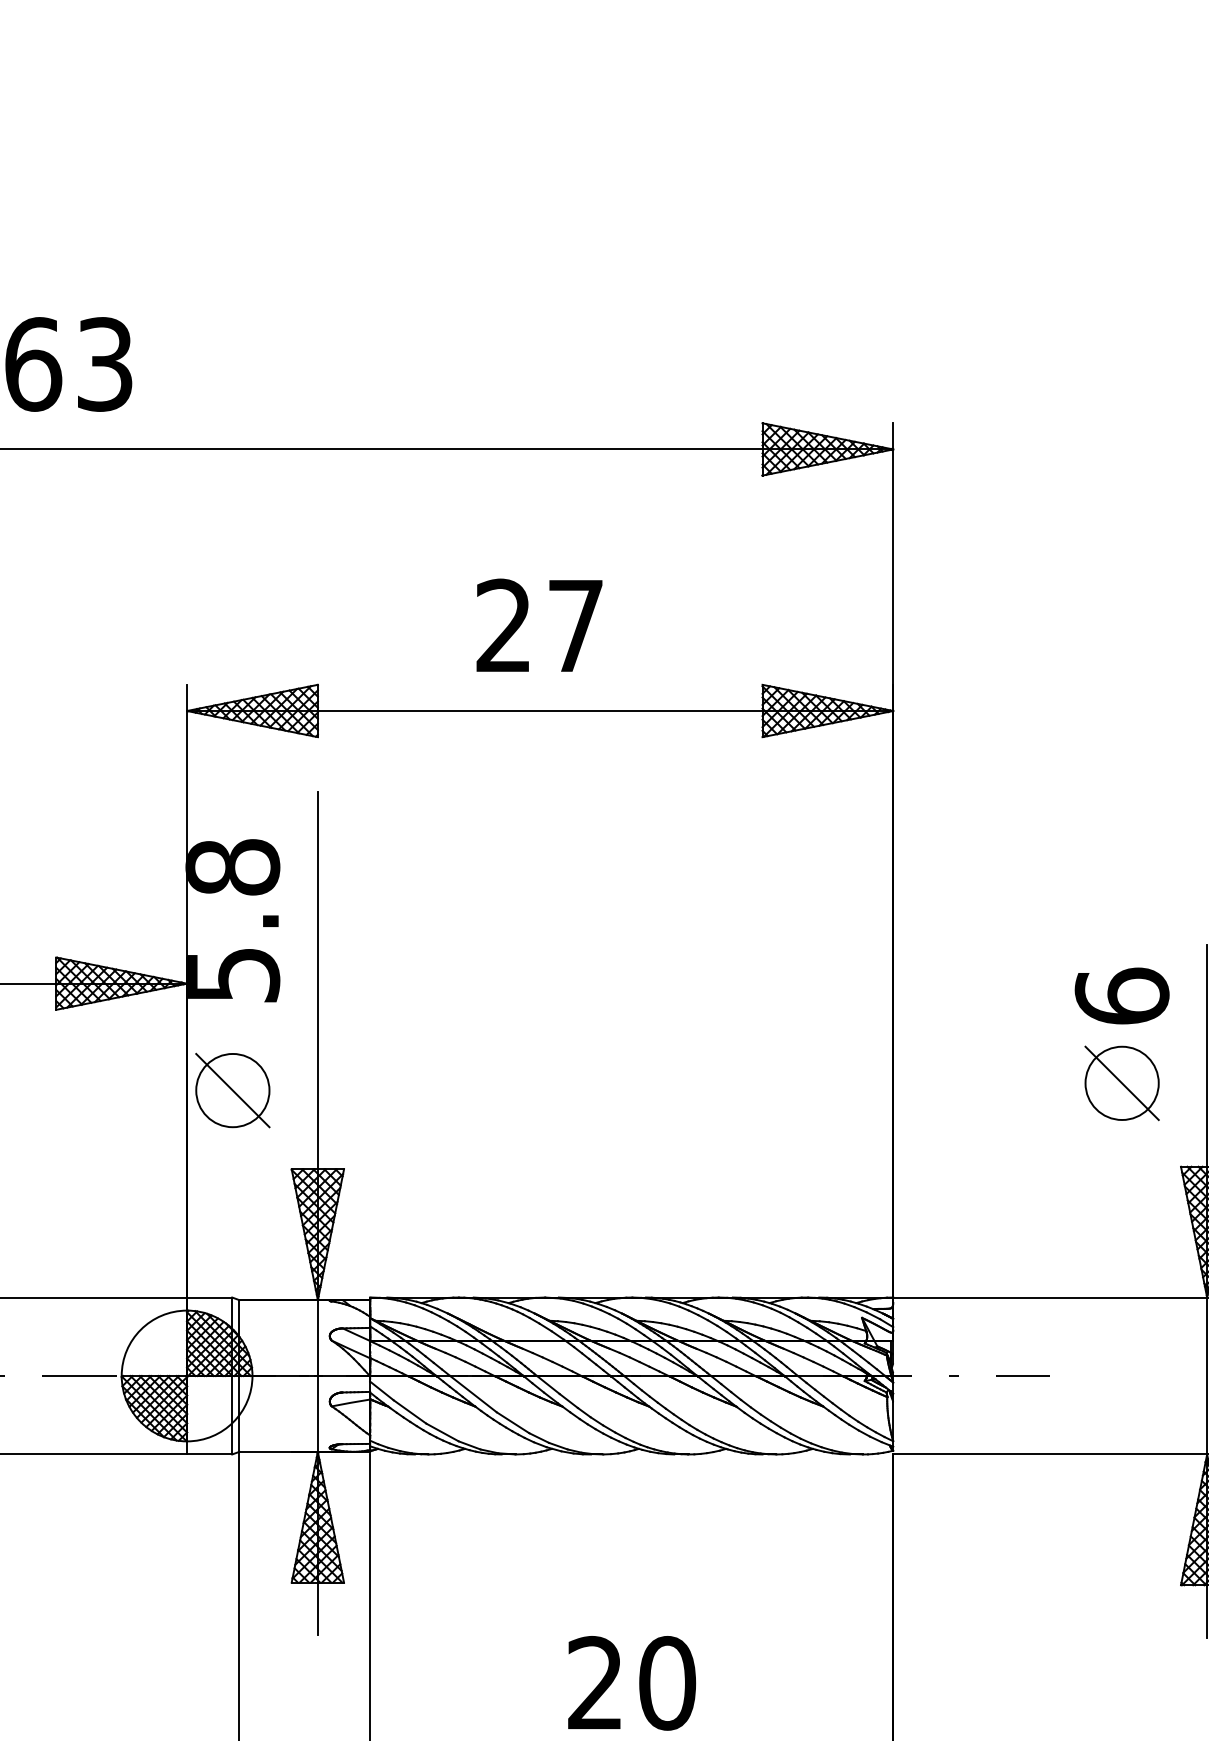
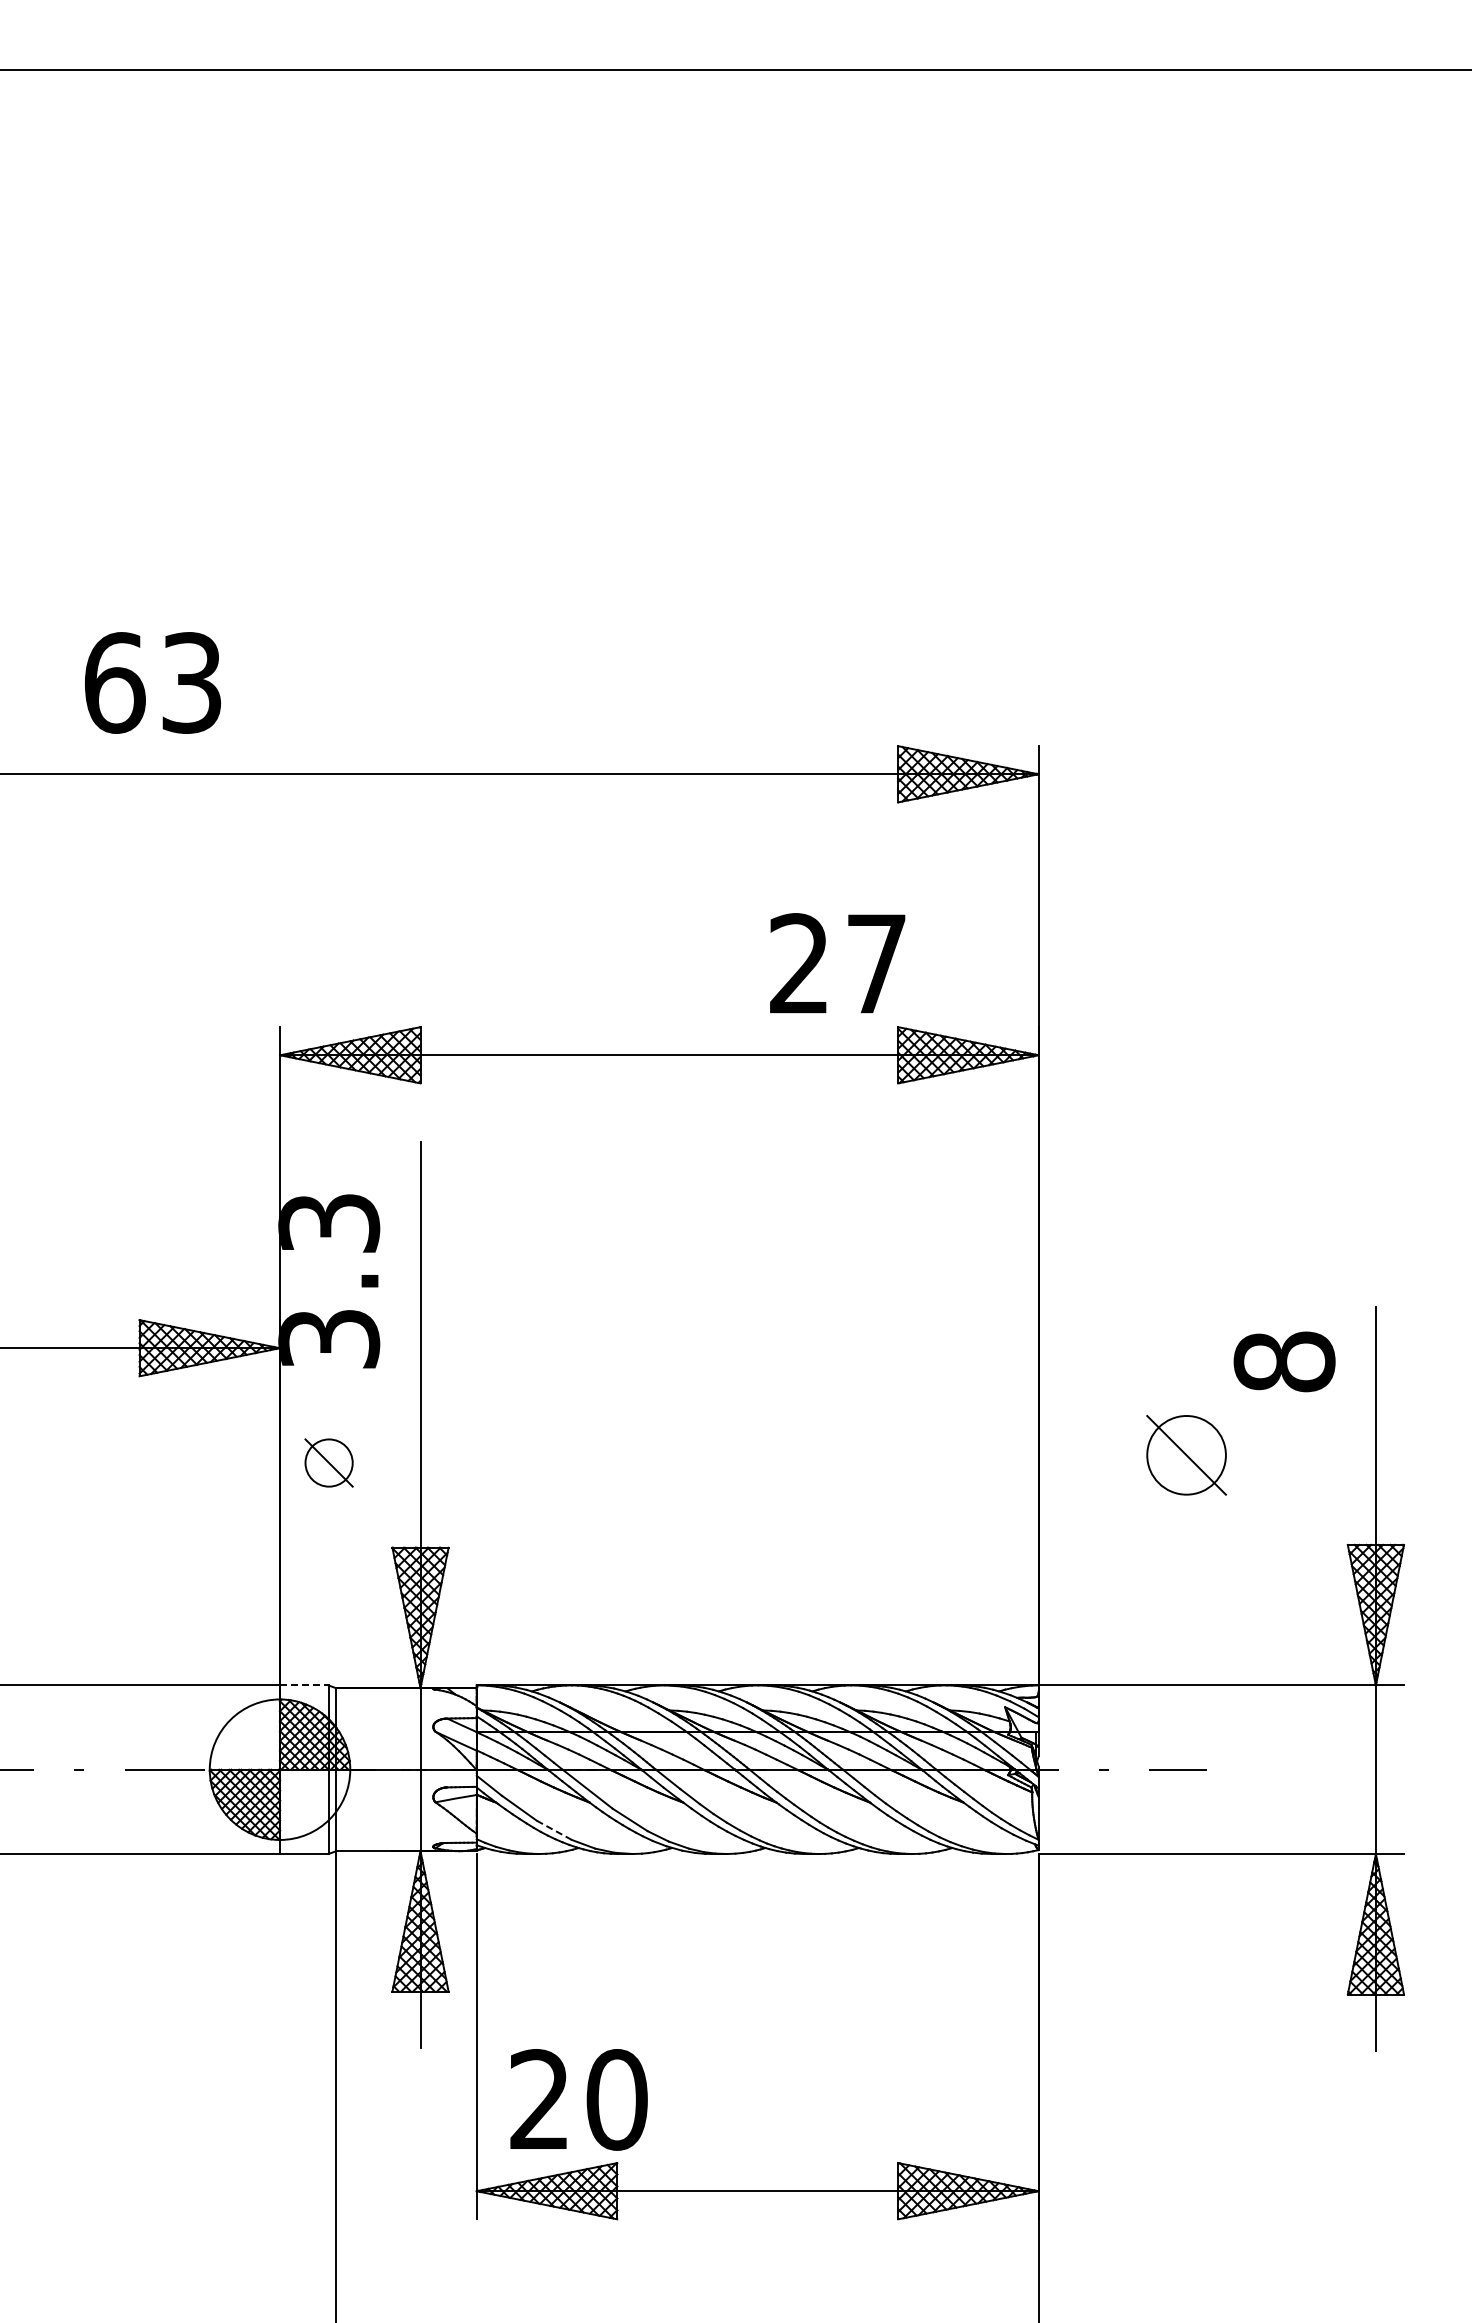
text: (539, 625) -> (837, 963), moved
text: (233, 920) -> (329, 1280), 5.8 -> 3.3
text: (1122, 996) -> (1284, 1361), 6 -> 8
part: (1122, 1082) -> (1186, 1454), moved
part: (232, 1090) -> (328, 1462), size x0.6
line: (209, 1297) -> (304, 1685), solid -> dashed
line: (442, 1432) -> (554, 1830), solid -> dashed
text: (631, 1682) -> (578, 2099), moved

